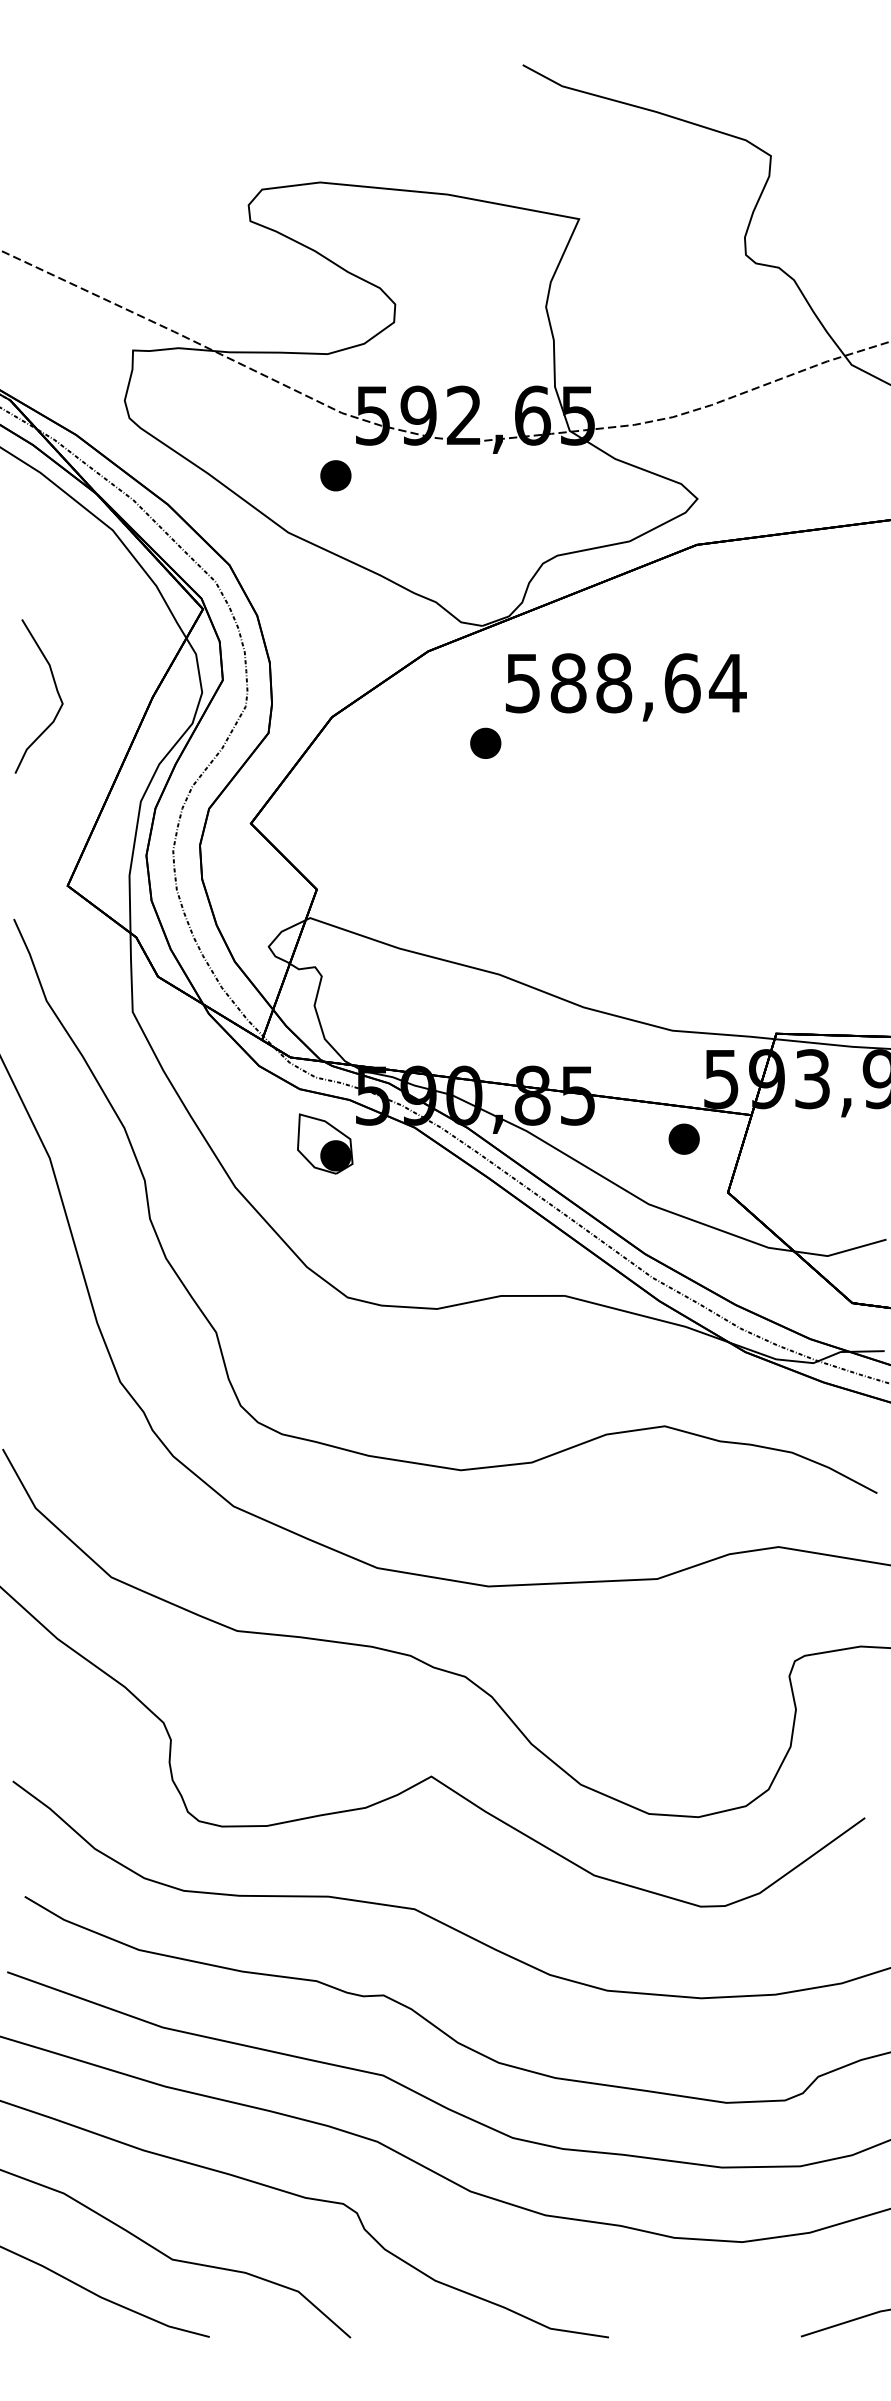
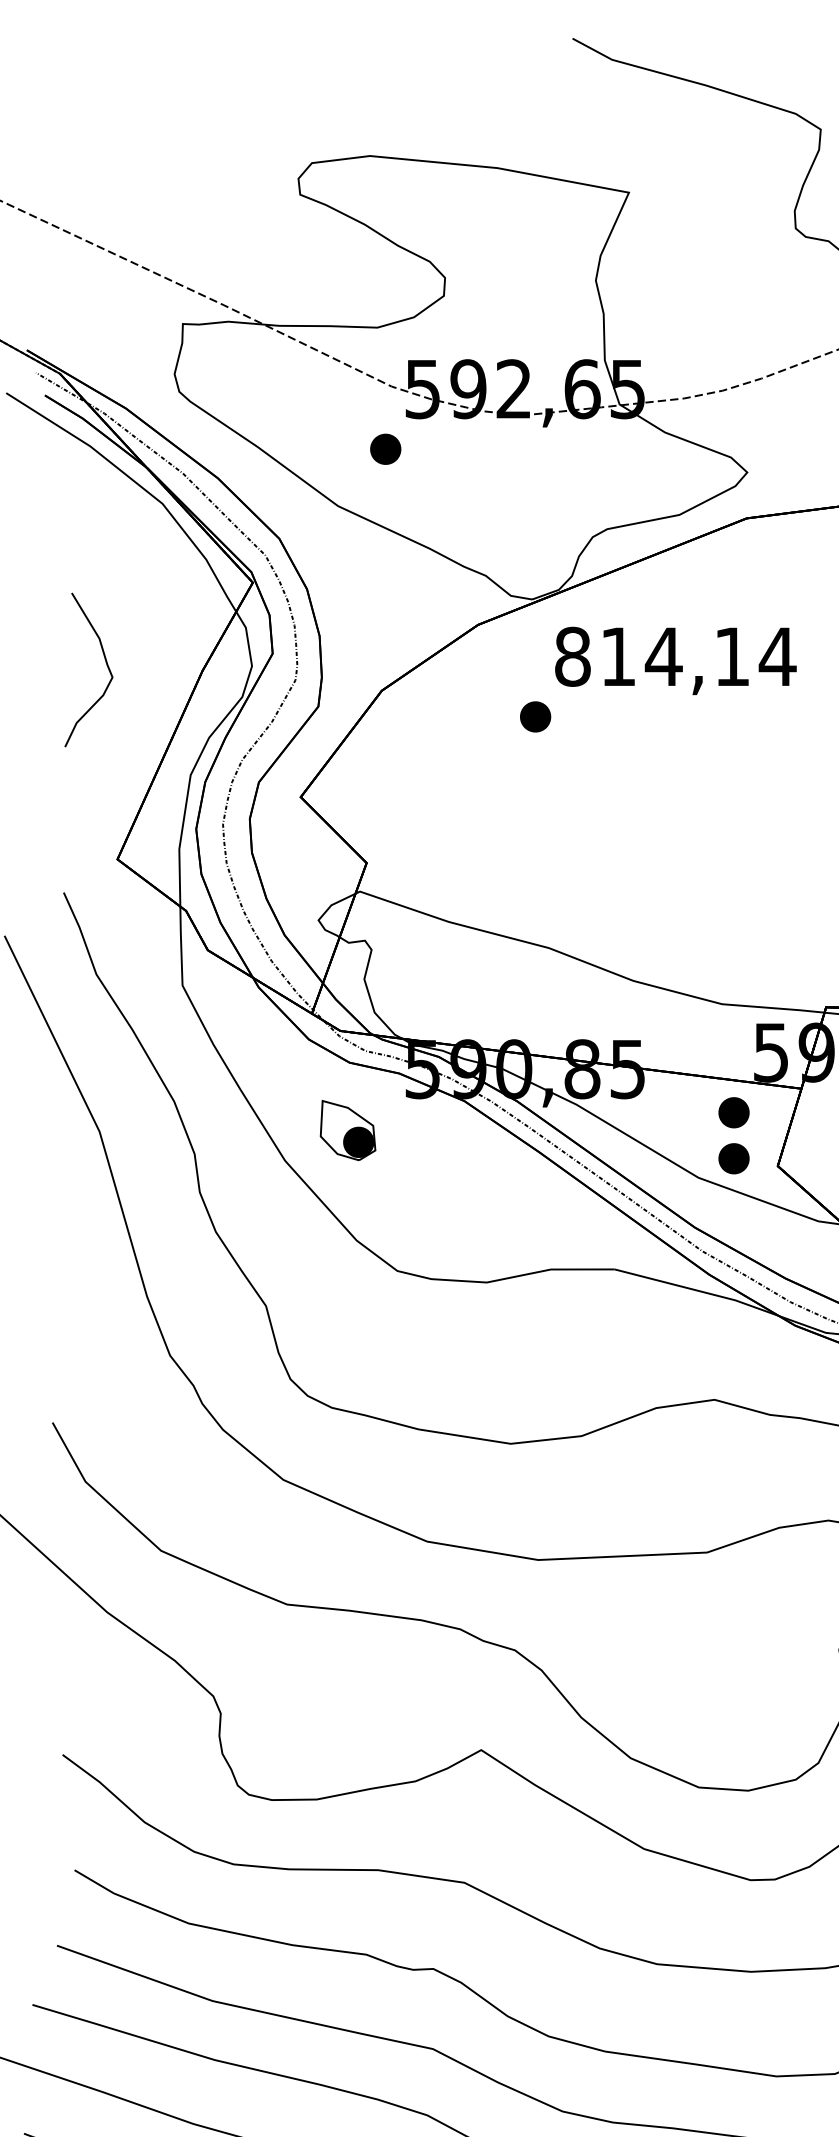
text: (602, 683) -> (652, 657), 588,64 -> 814,14
part: (325, 1143) -> (348, 1130), moved
part: (683, 1184) -> (733, 1158), added

